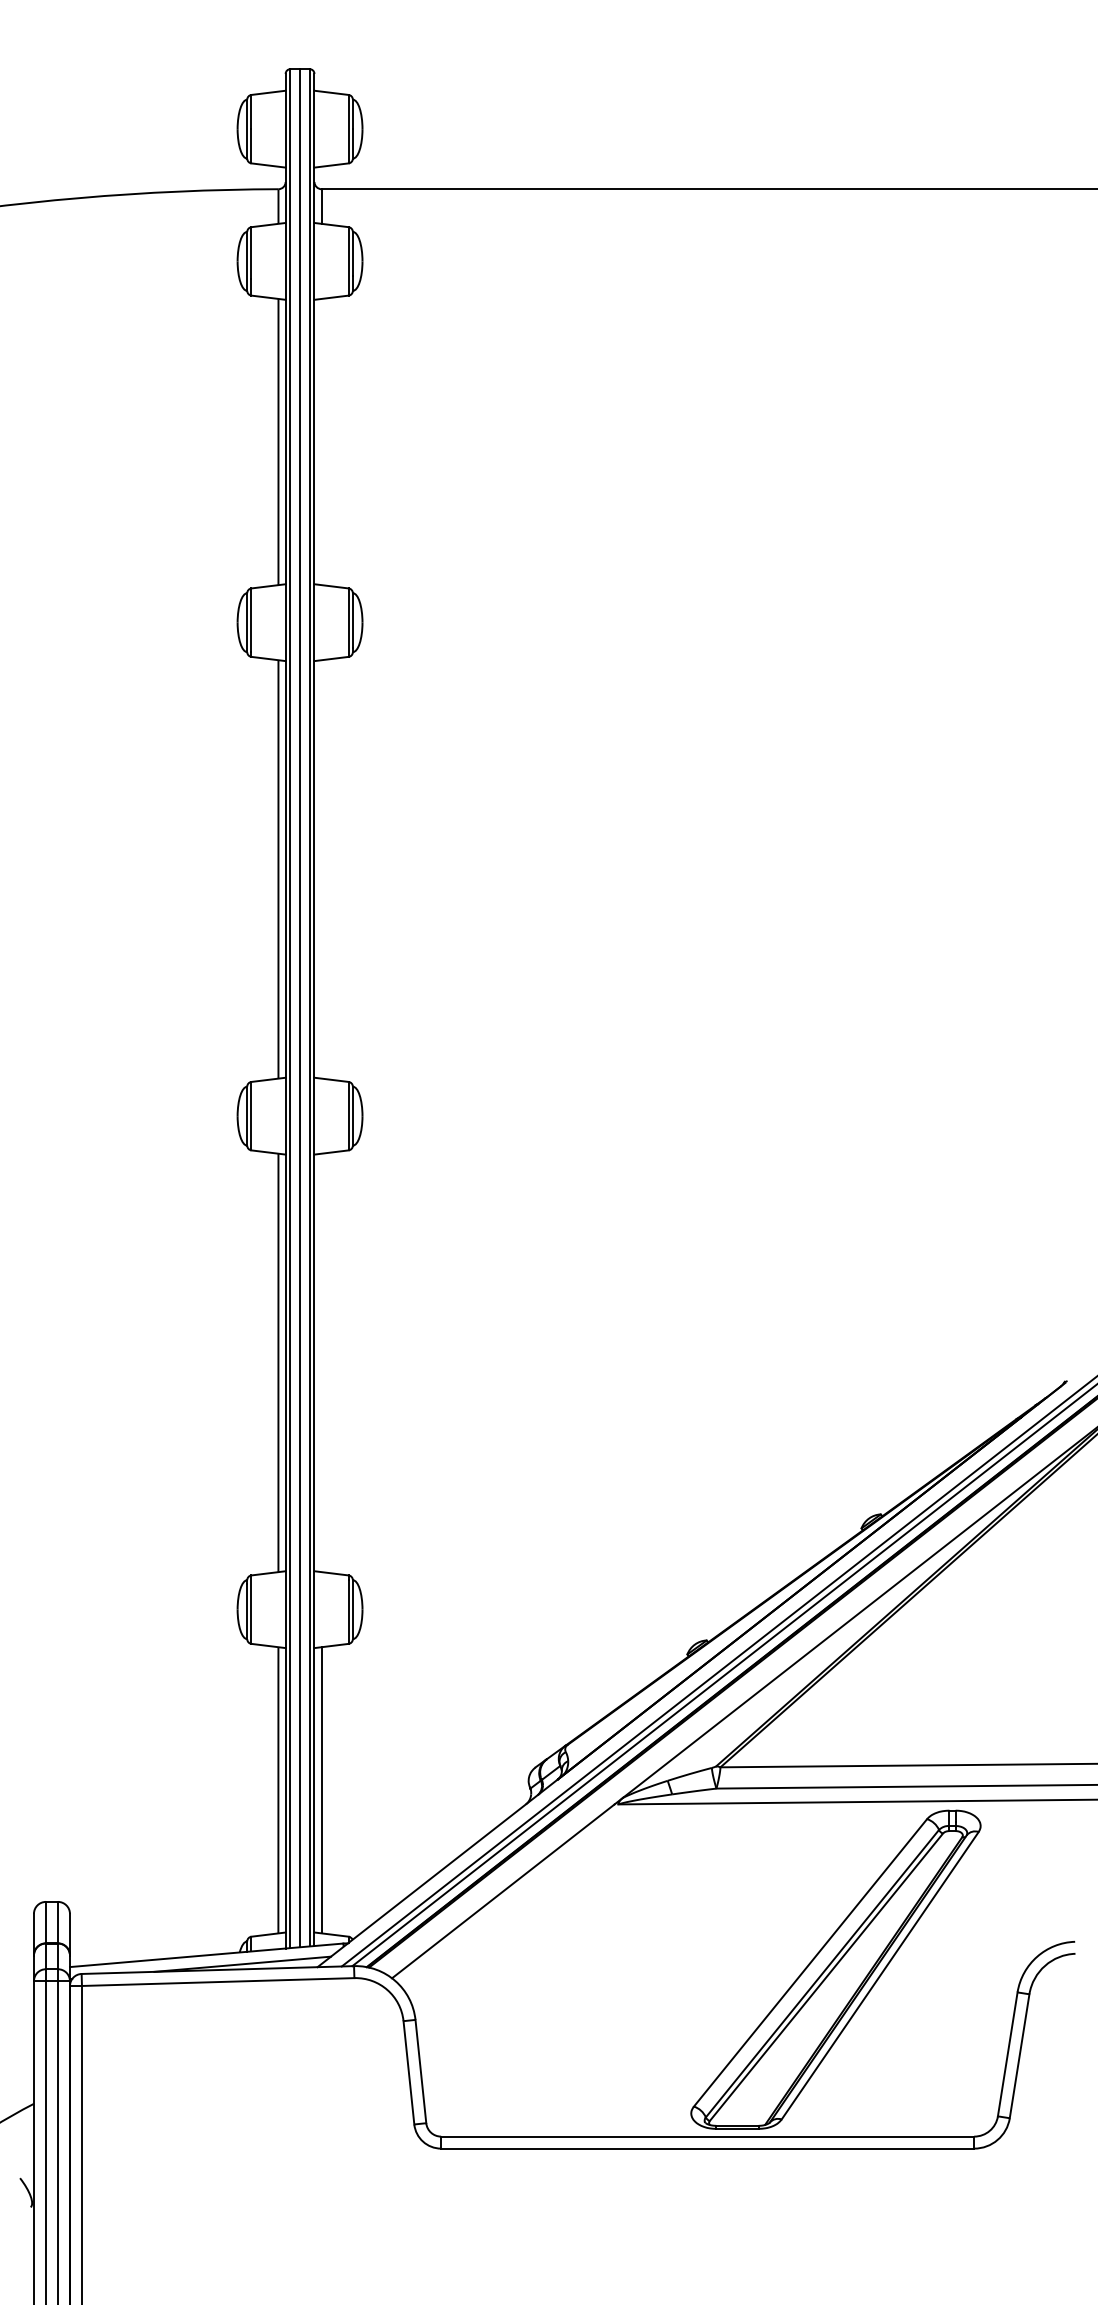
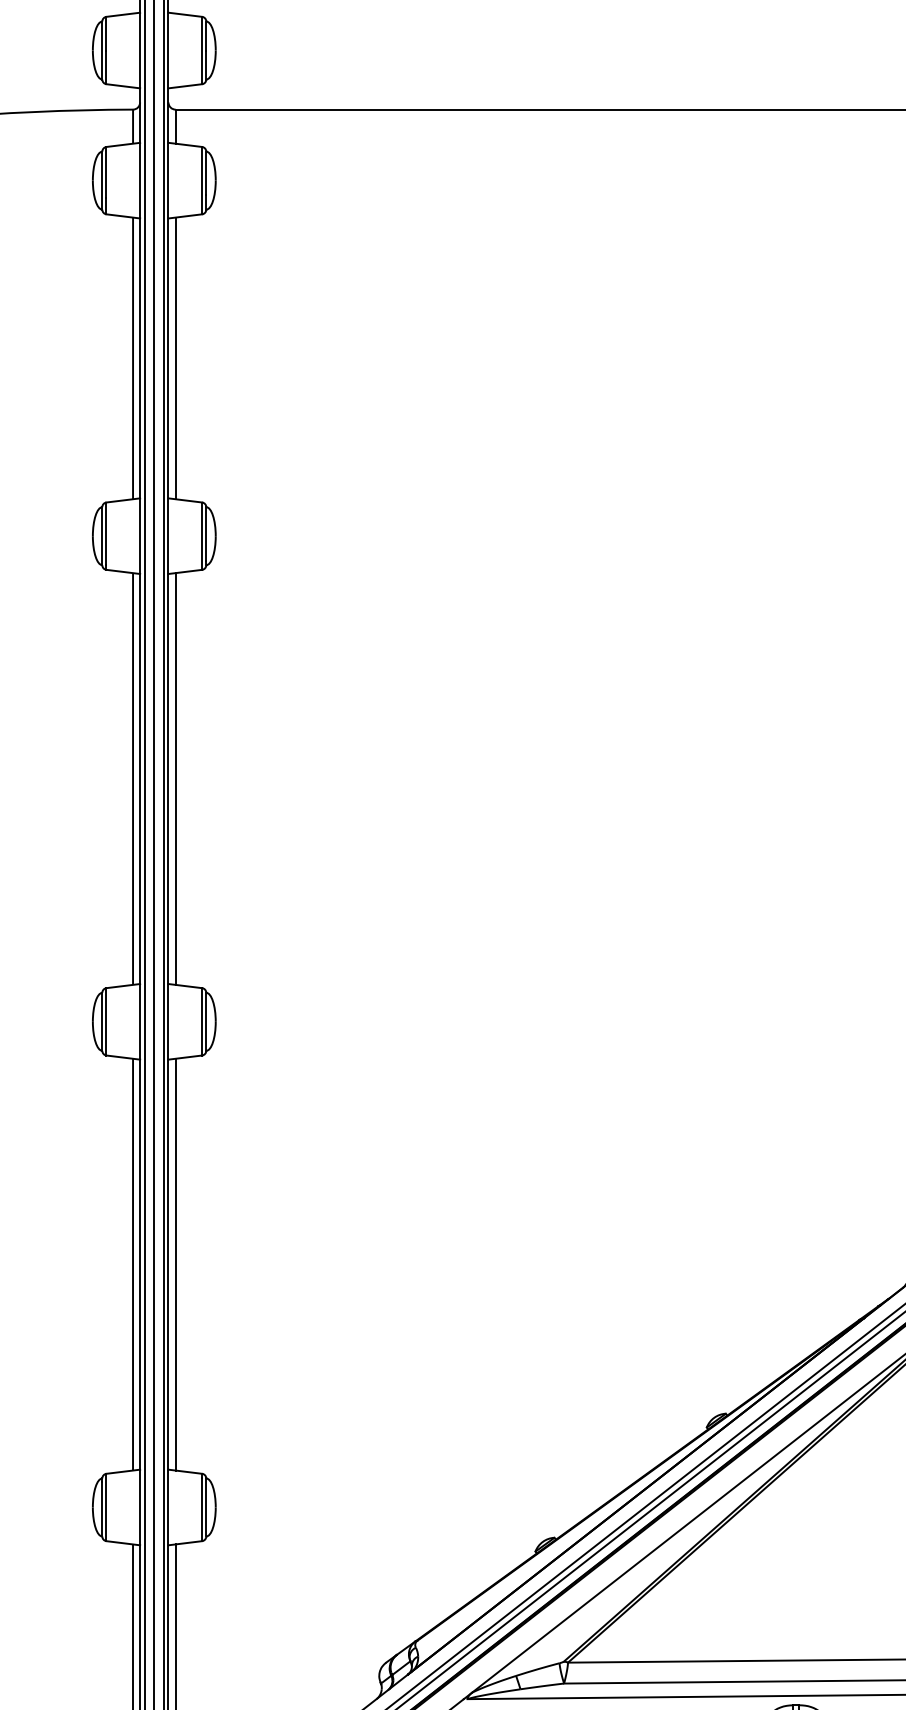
line: (321, 441) -> (175, 357), added
line: (321, 869) -> (175, 779), added
line: (321, 1362) -> (175, 1264), added

